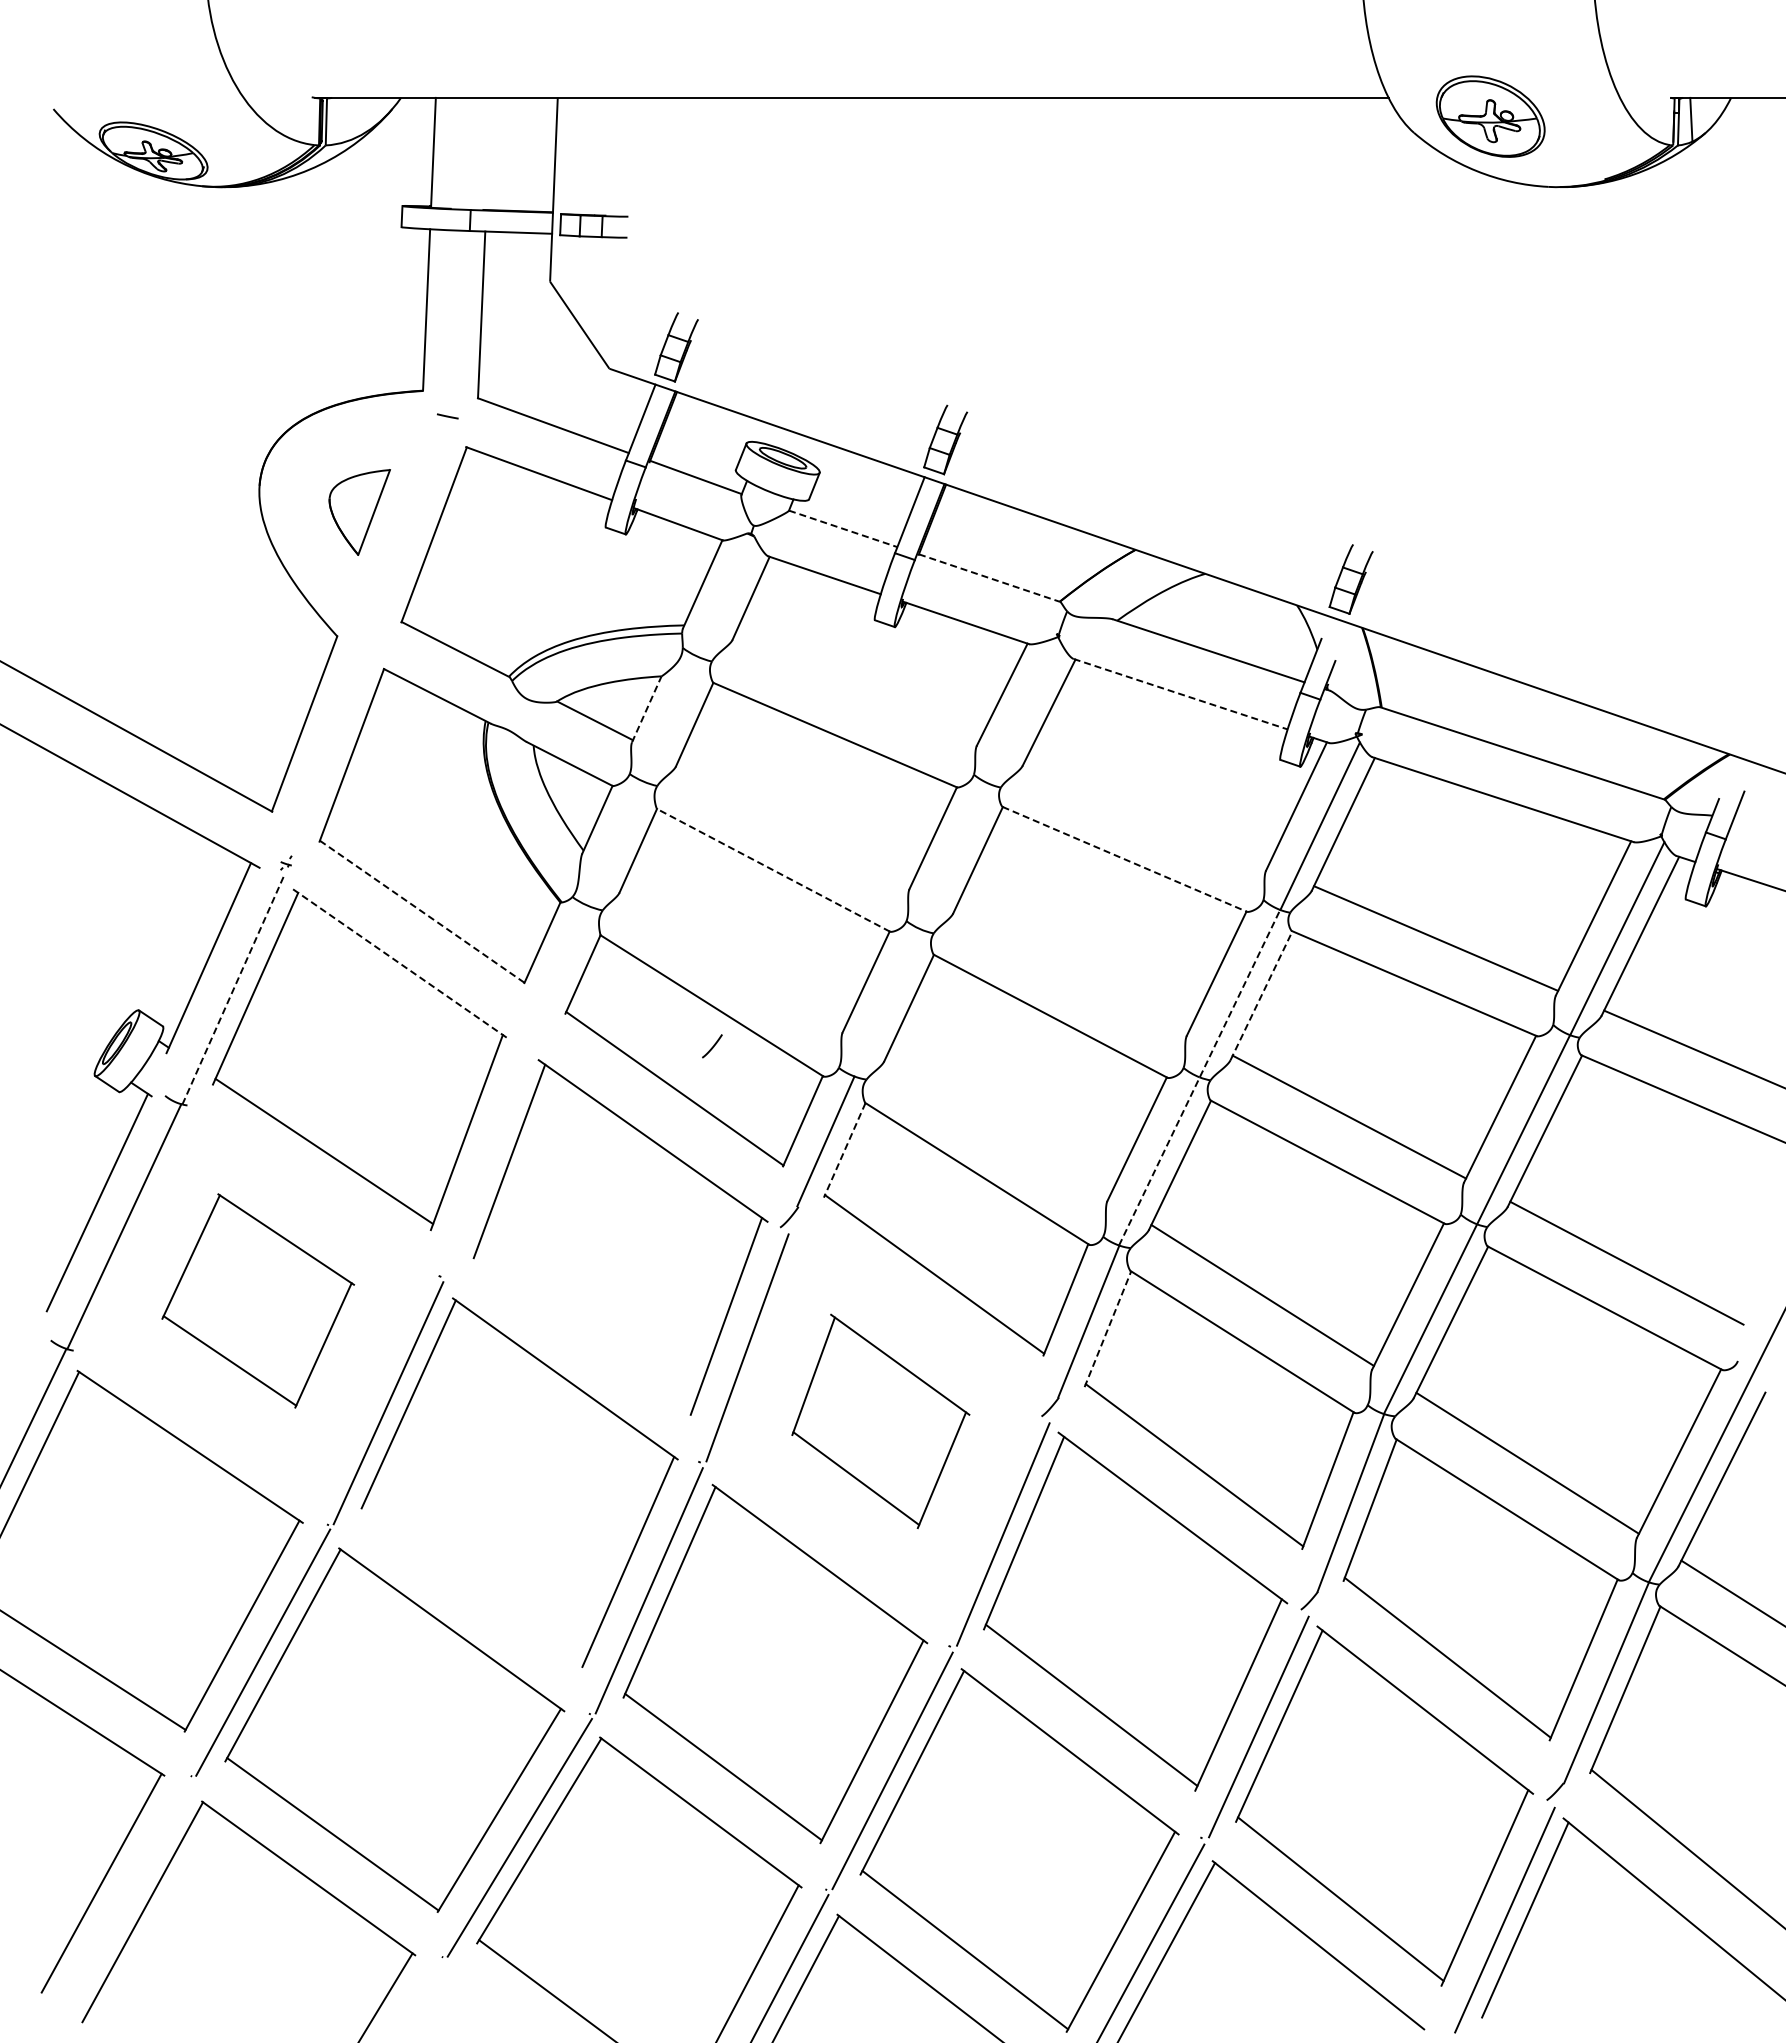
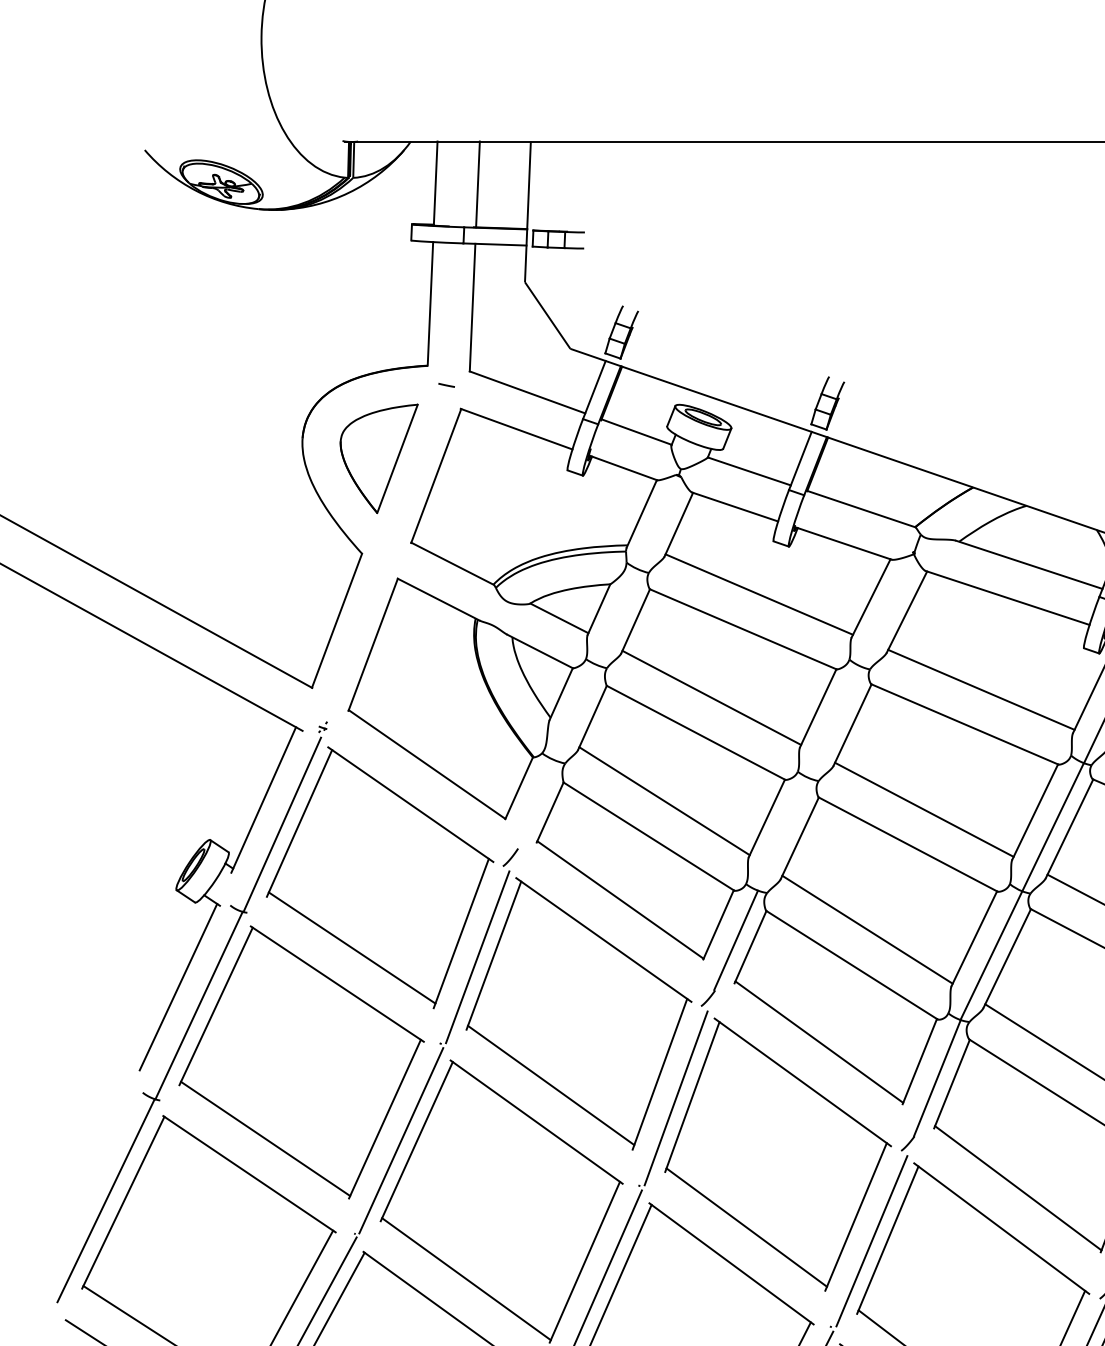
line: (488, 153) -> (477, 184), added
part: (359, 512) -> (379, 458), size x1.67
line: (843, 529) -> (749, 471), dashed -> solid
line: (989, 578) -> (861, 509), dashed -> solid
line: (855, 689) -> (758, 594), added
line: (1180, 694) -> (1007, 598), dashed -> solid
line: (646, 708) -> (598, 608), dashed -> solid
line: (1146, 813) -> (981, 689), added
line: (793, 824) -> (711, 697), added
line: (1124, 859) -> (964, 724), dashed -> solid
line: (773, 870) -> (696, 732), dashed -> solid
line: (422, 911) -> (427, 764), dashed -> solid
line: (732, 959) -> (664, 801), added
line: (401, 964) -> (411, 804), dashed -> solid
line: (1071, 970) -> (924, 809), added
line: (233, 990) -> (282, 824), dashed -> solid
line: (1261, 995) -> (1069, 828), dashed -> solid
curve: (712, 1046) -> (510, 857), moved
line: (1199, 1077) -> (1022, 891), dashed -> solid
line: (997, 1127) -> (867, 929), added
line: (844, 1150) -> (750, 947), dashed -> solid
line: (487, 1163) -> (477, 957), added
part: (257, 1300) -> (301, 1062), size x1.67
line: (1108, 1328) -> (952, 1083), dashed -> solid
line: (583, 1330) -> (550, 1085), added
part: (880, 1421) -> (777, 1154), size x1.67
line: (473, 1583) -> (466, 1278), added

